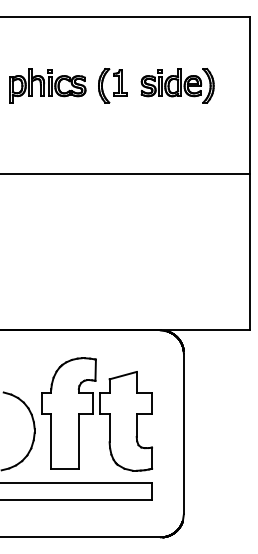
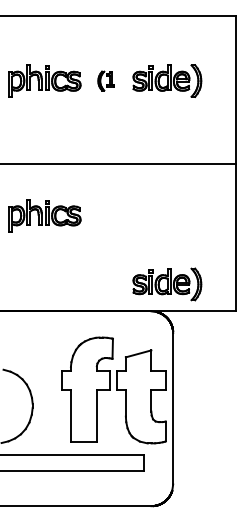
part: (112, 85) -> (105, 80), size x0.6
part: (47, 228) -> (44, 215), added
part: (177, 301) -> (167, 284), added
part: (96, 414) -> (113, 390), moved

